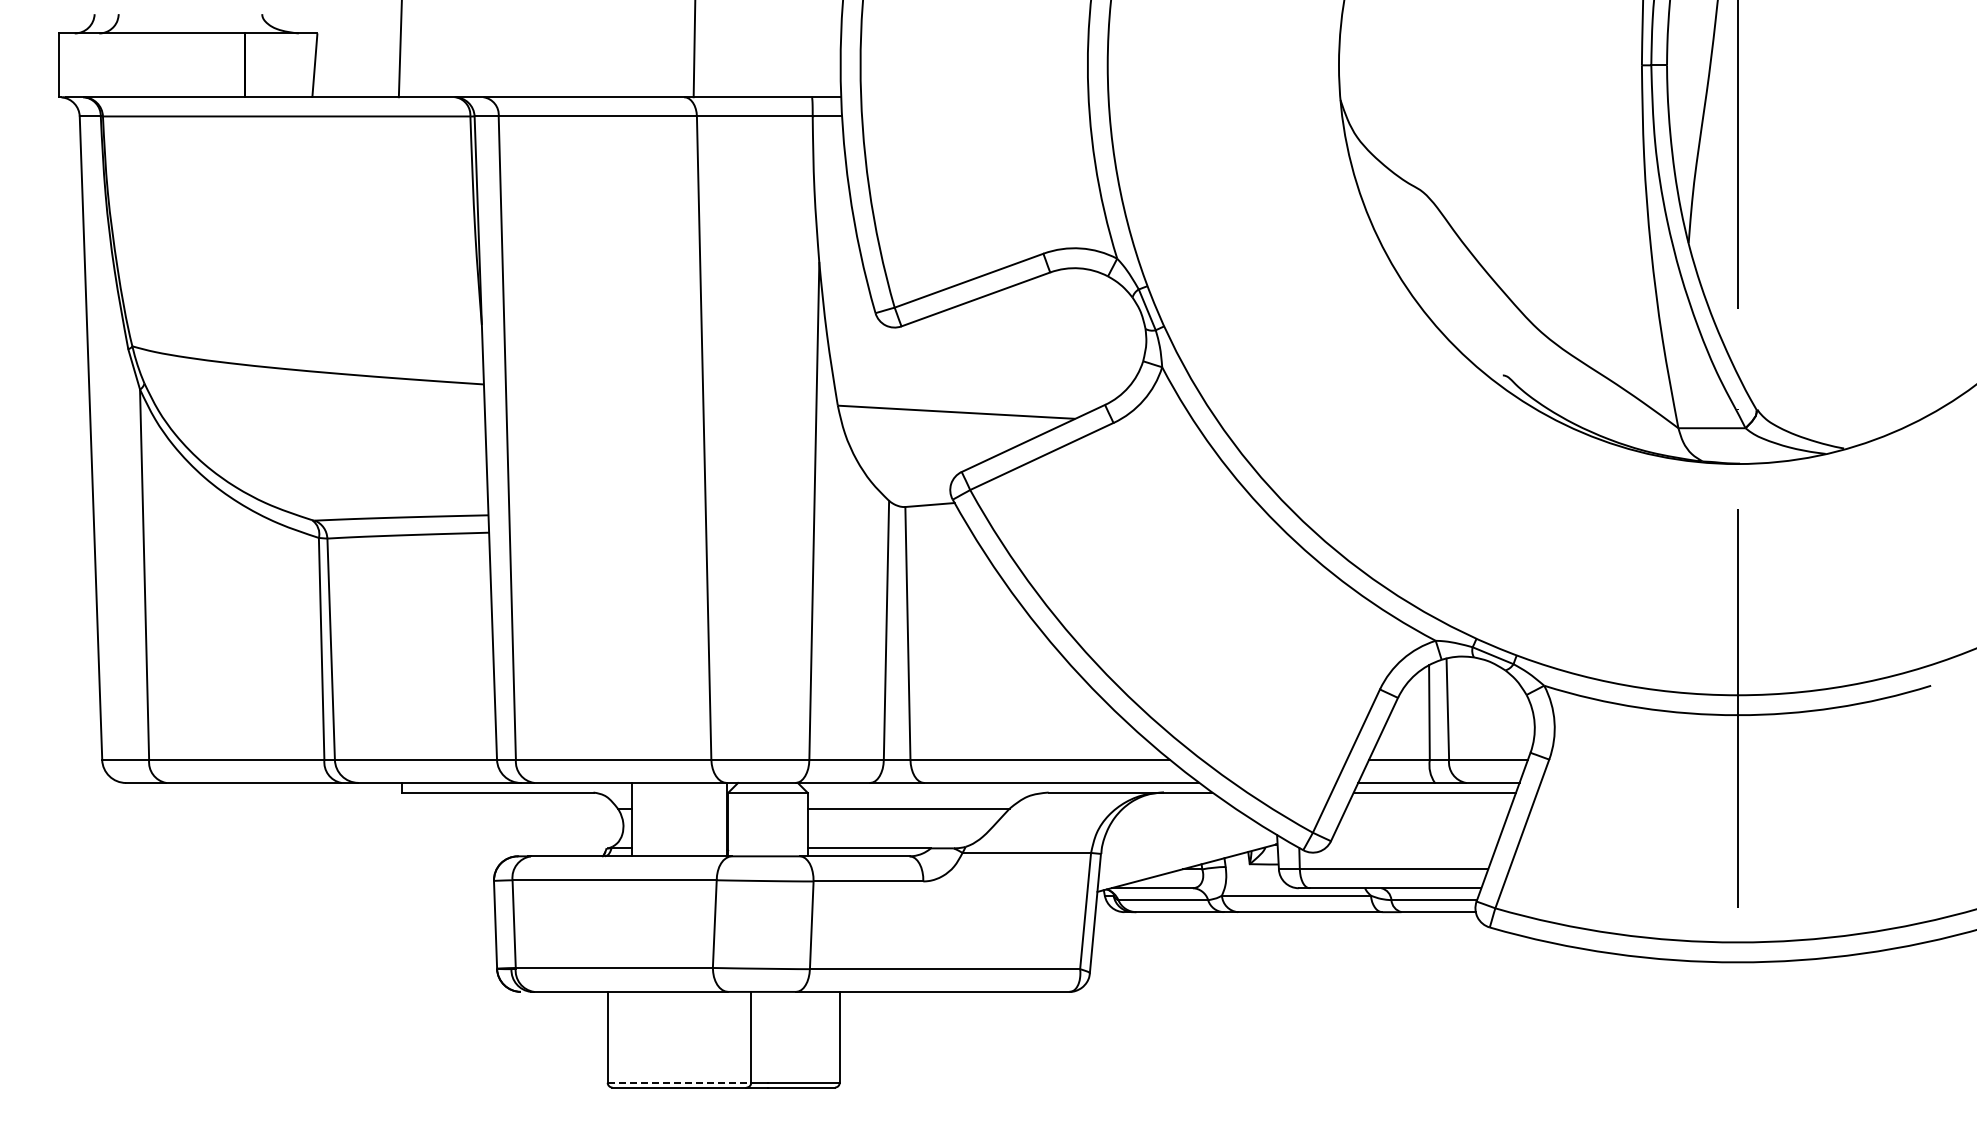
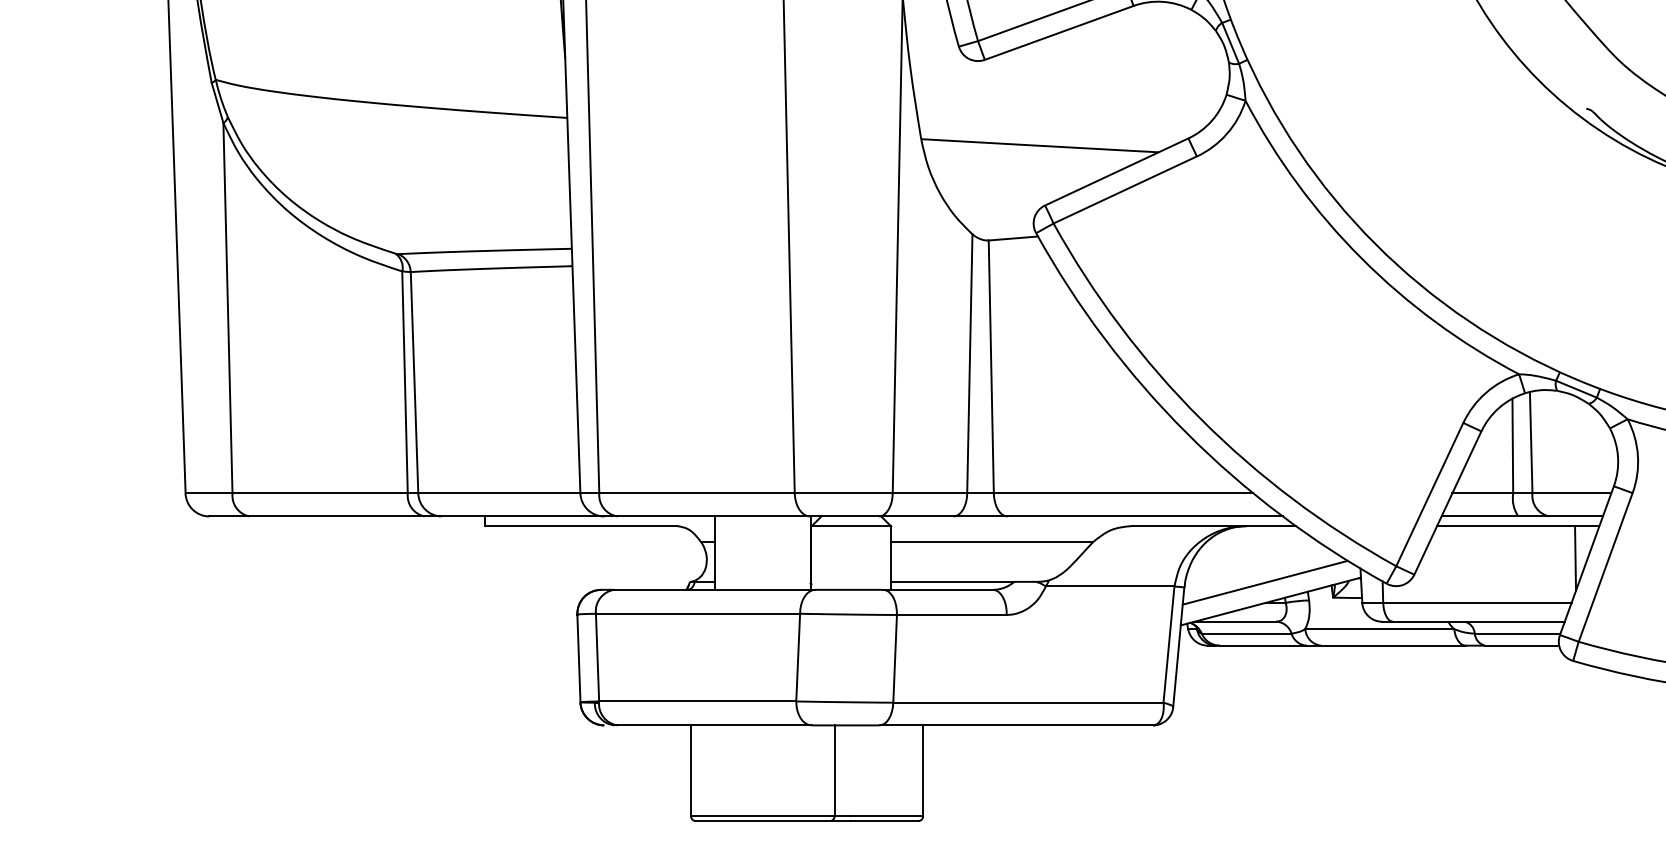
line: (1491, 824) -> (1574, 557), added
line: (1181, 849) -> (1264, 582), added
line: (679, 1082) -> (762, 815), dashed -> solid

